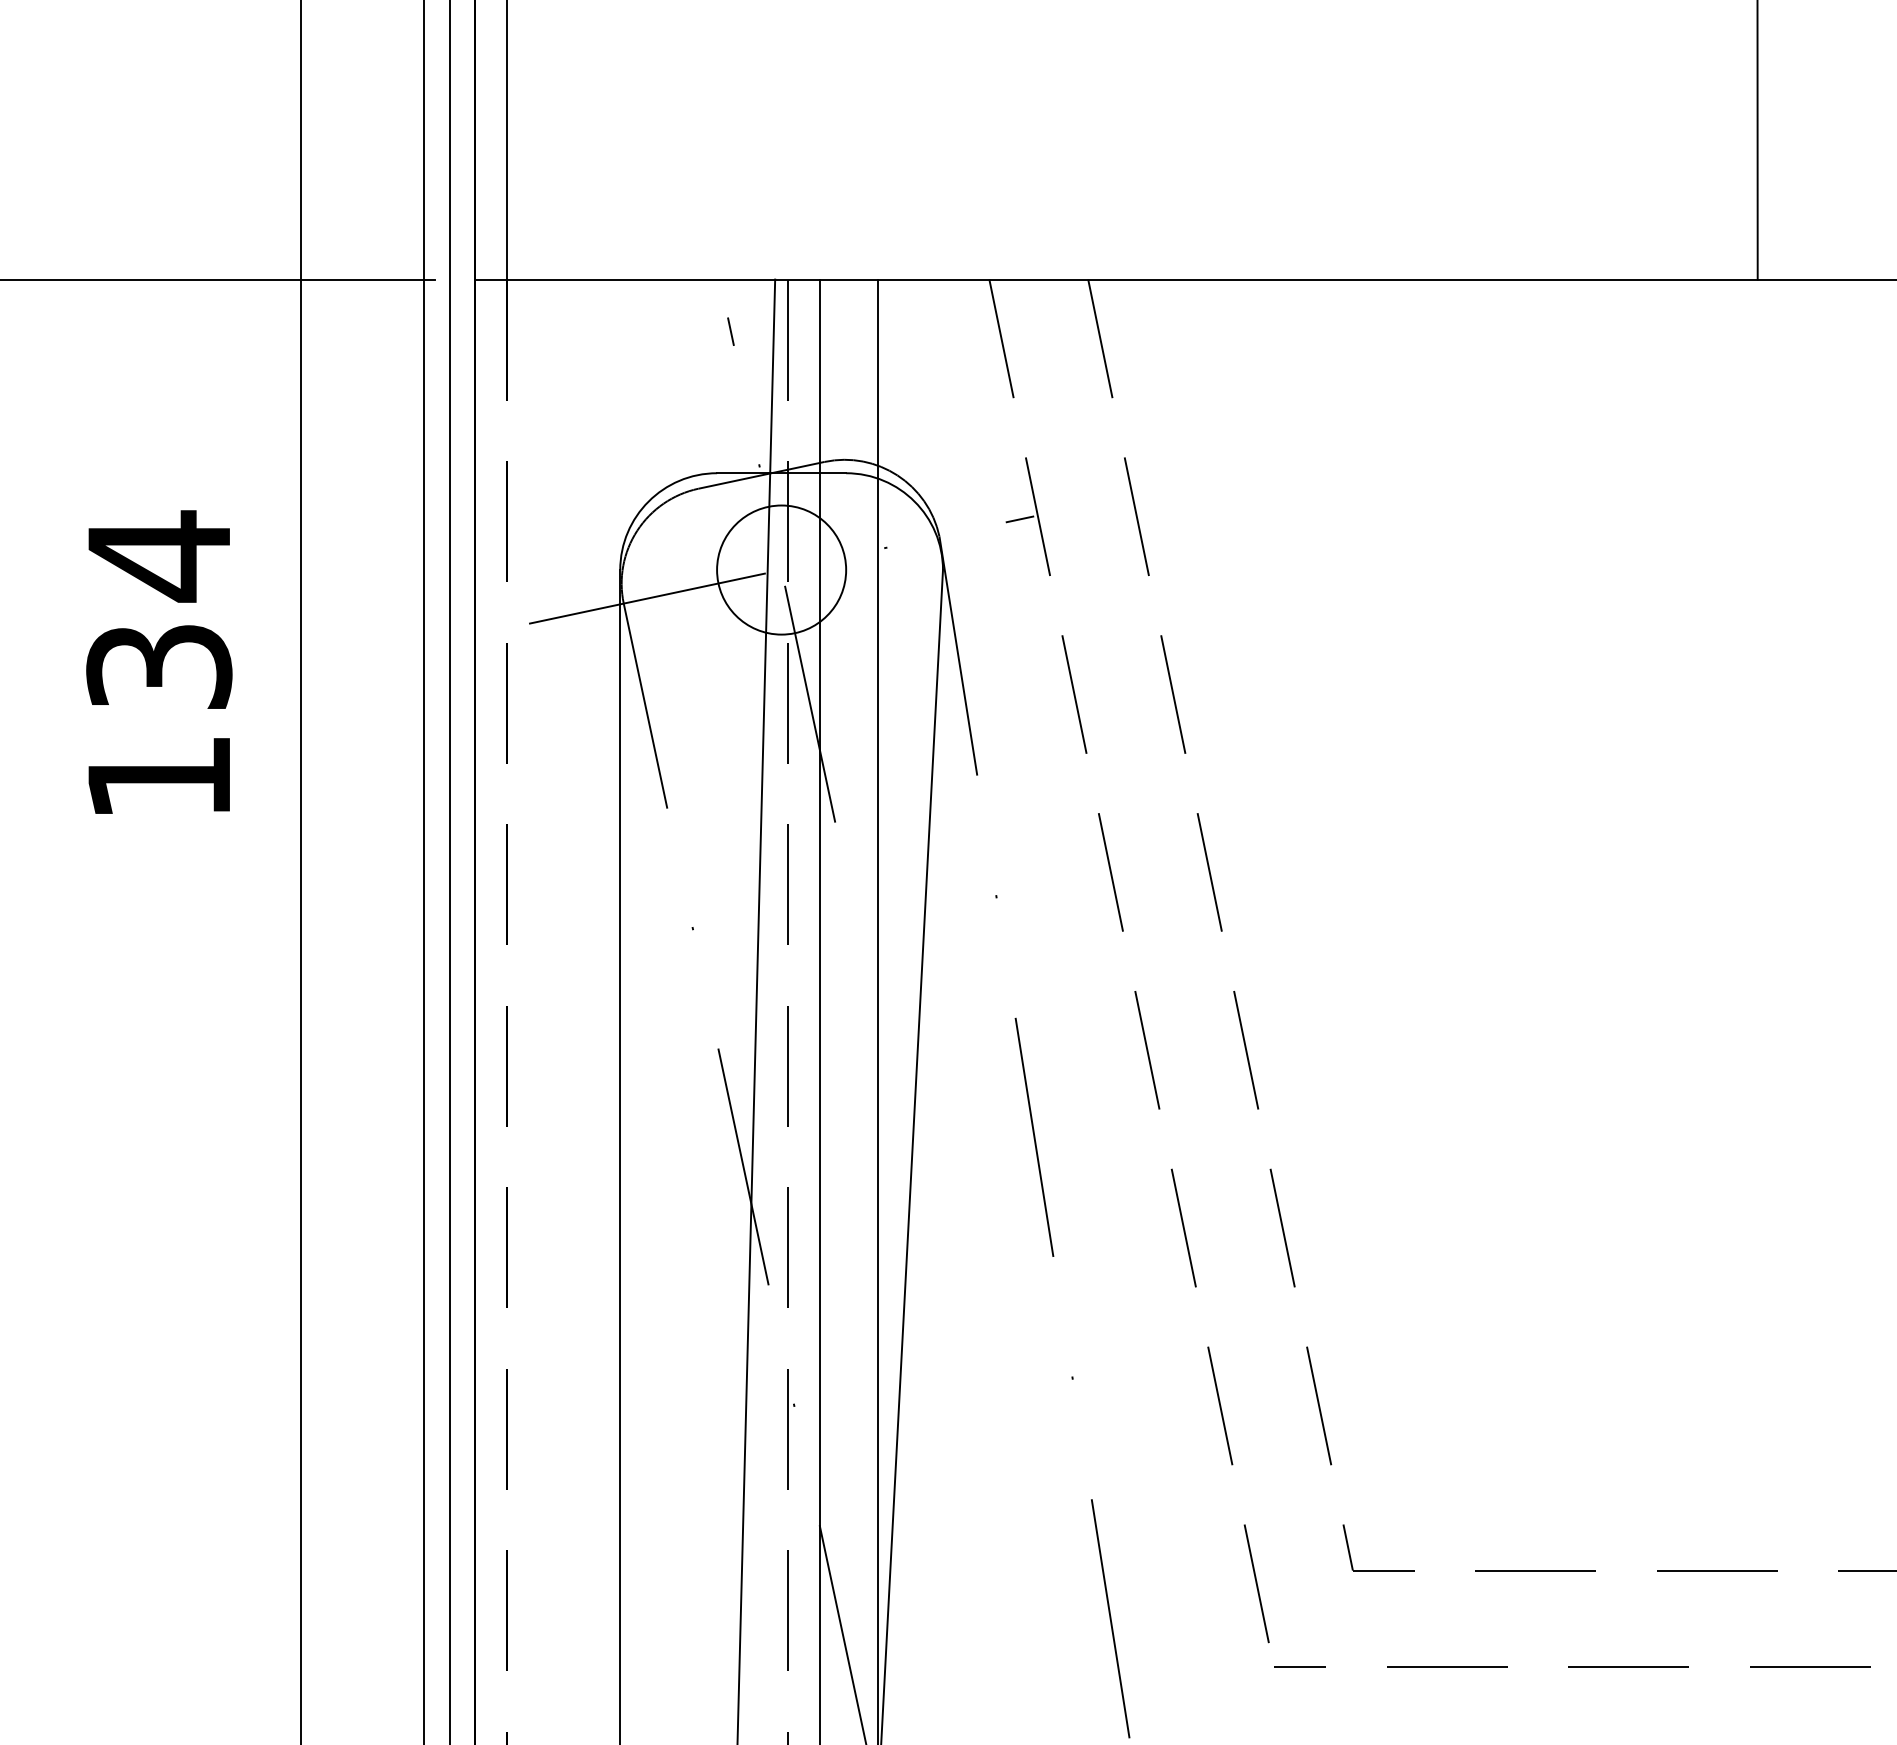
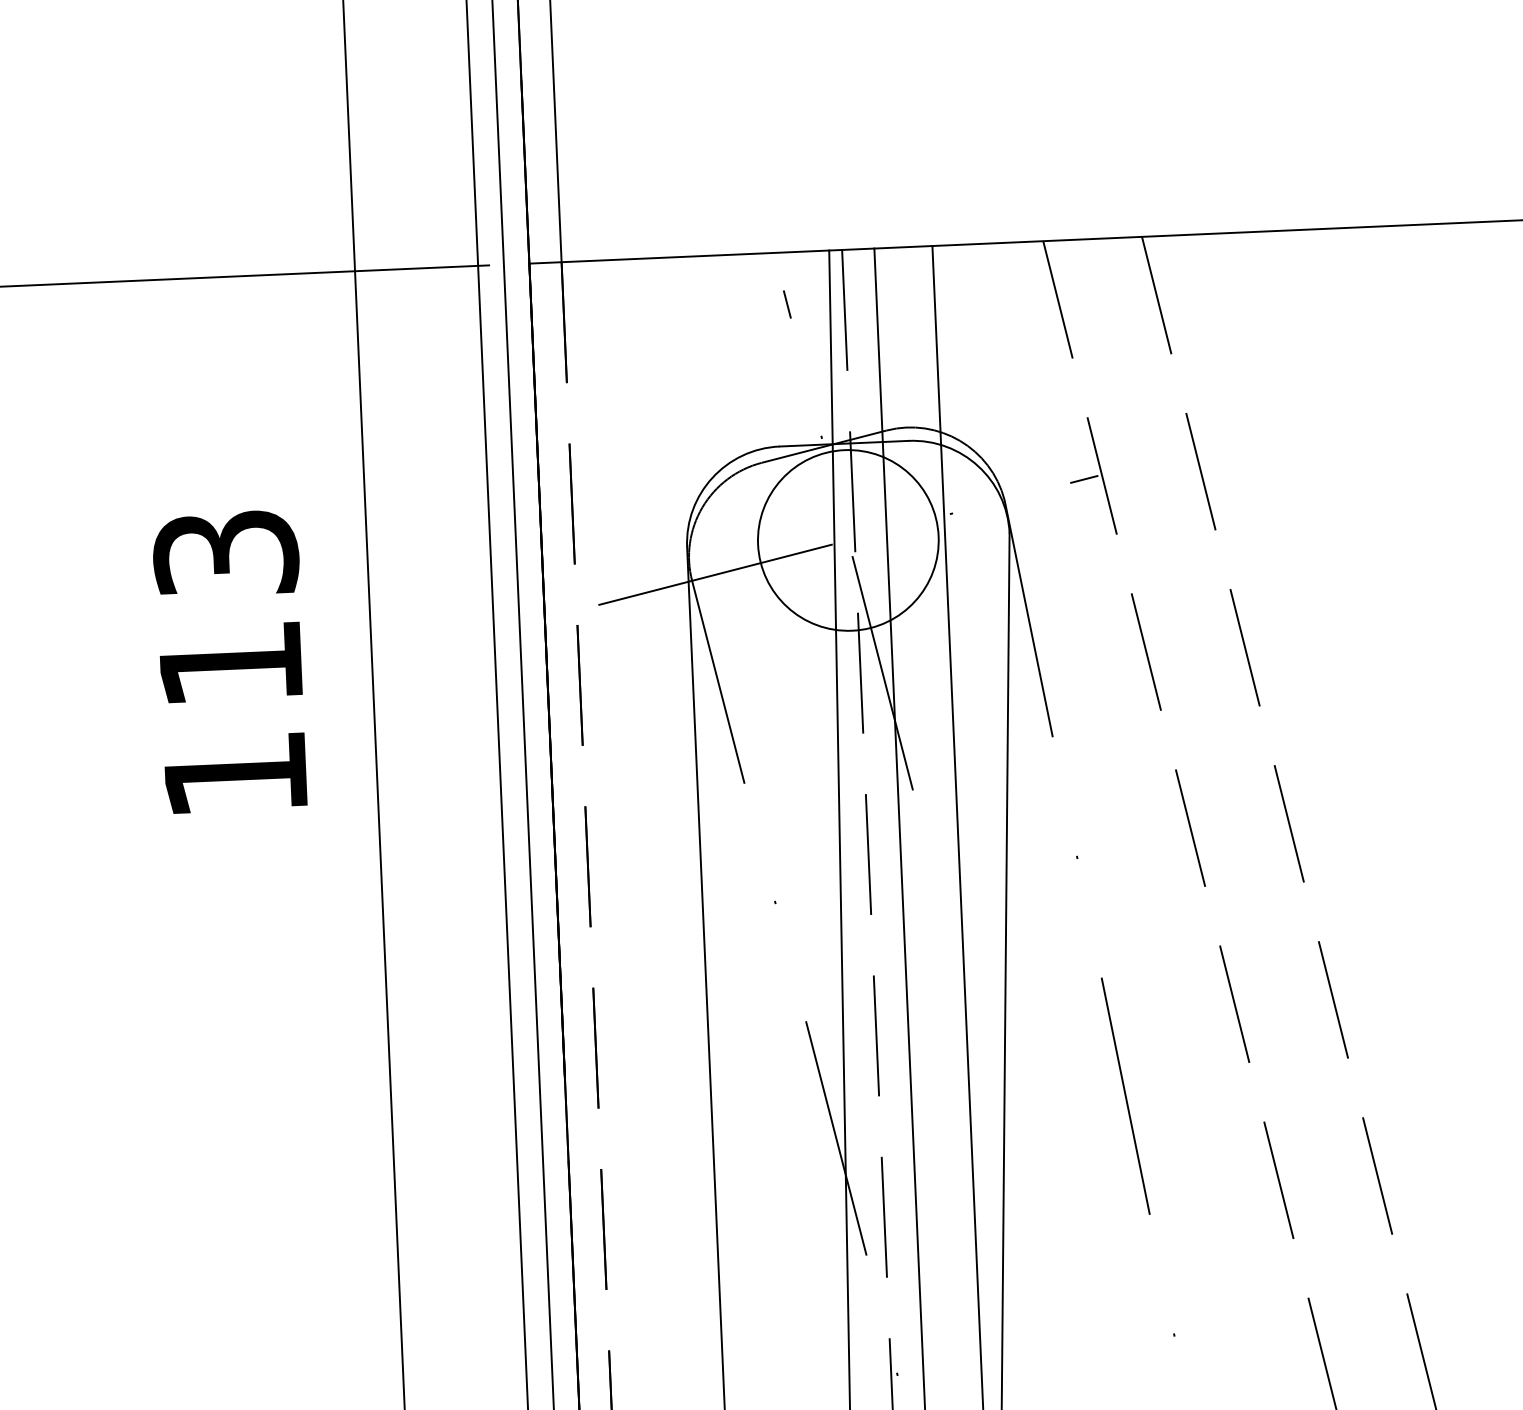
circle: (781, 569) -> (848, 539), size x1.4
text: (159, 609) -> (228, 606), 134 -> 113

